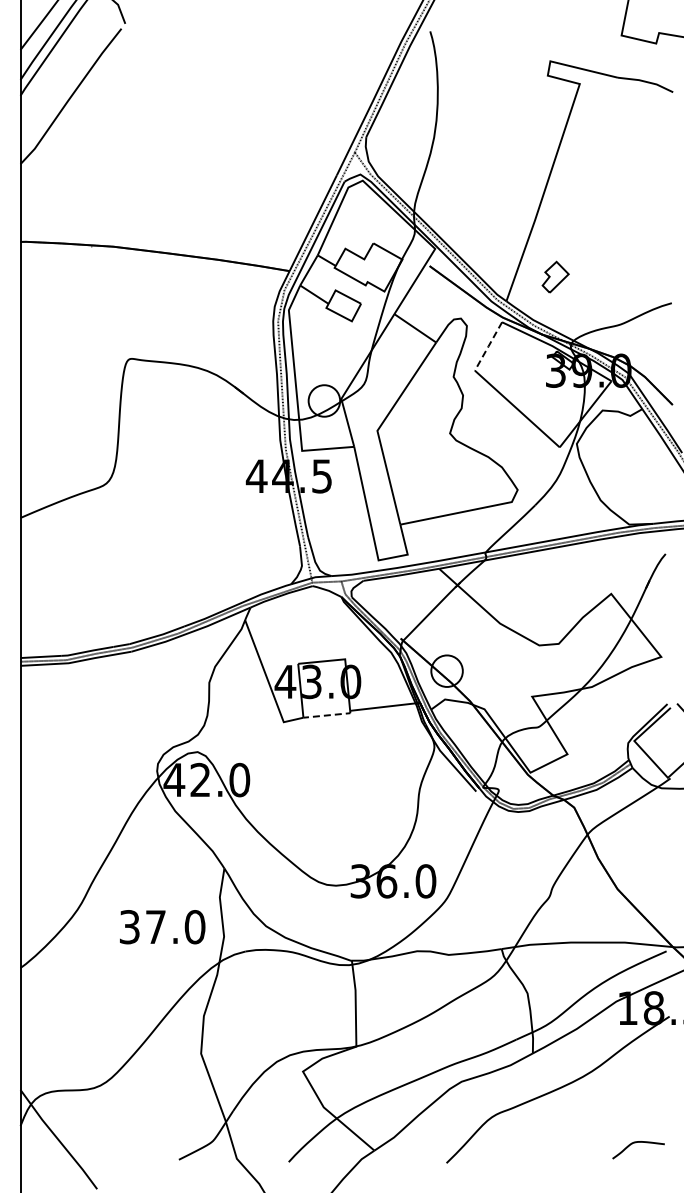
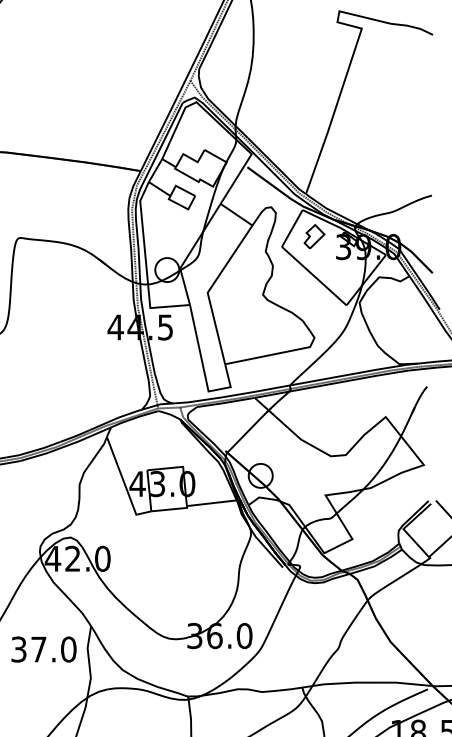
part: (555, 276) -> (314, 236), moved
line: (488, 346) -> (292, 228), dashed -> solid
line: (328, 715) -> (170, 509), dashed -> solid
text: (162, 927) -> (43, 649), moved

